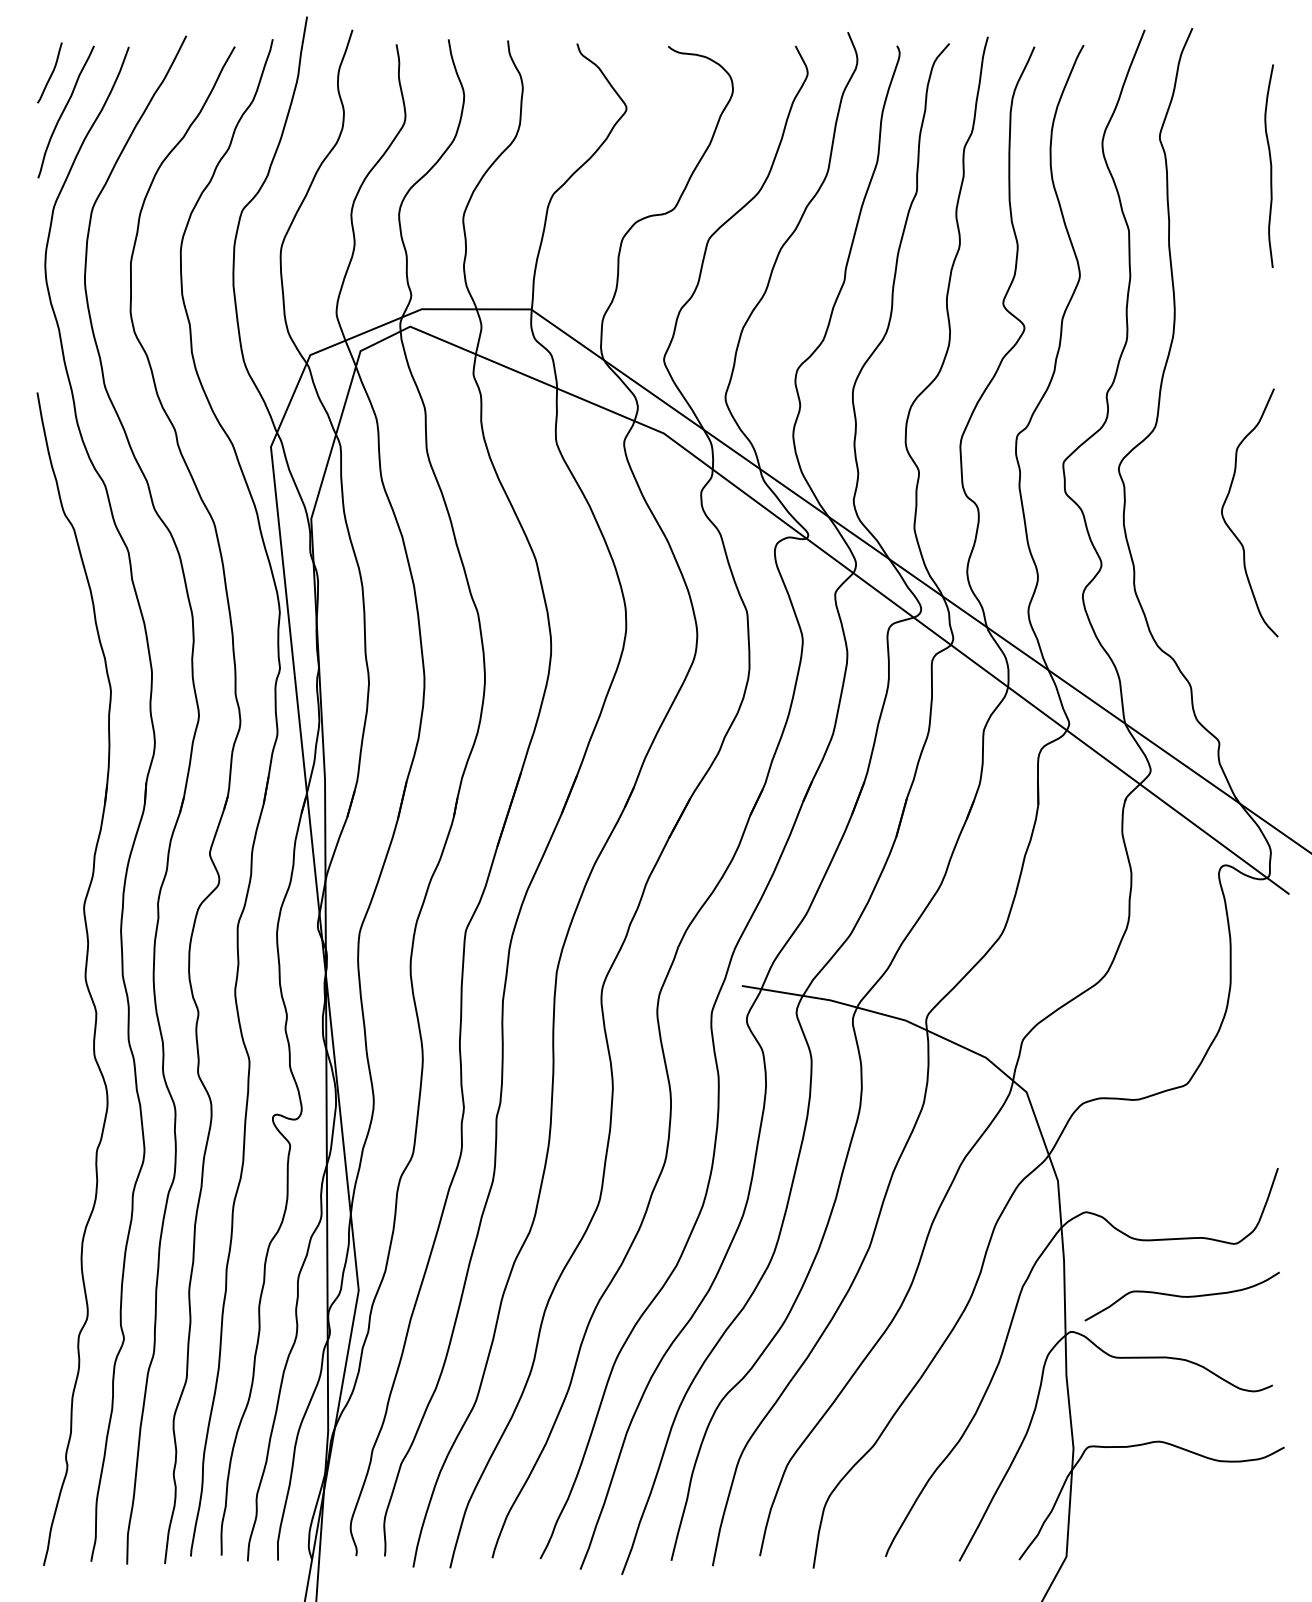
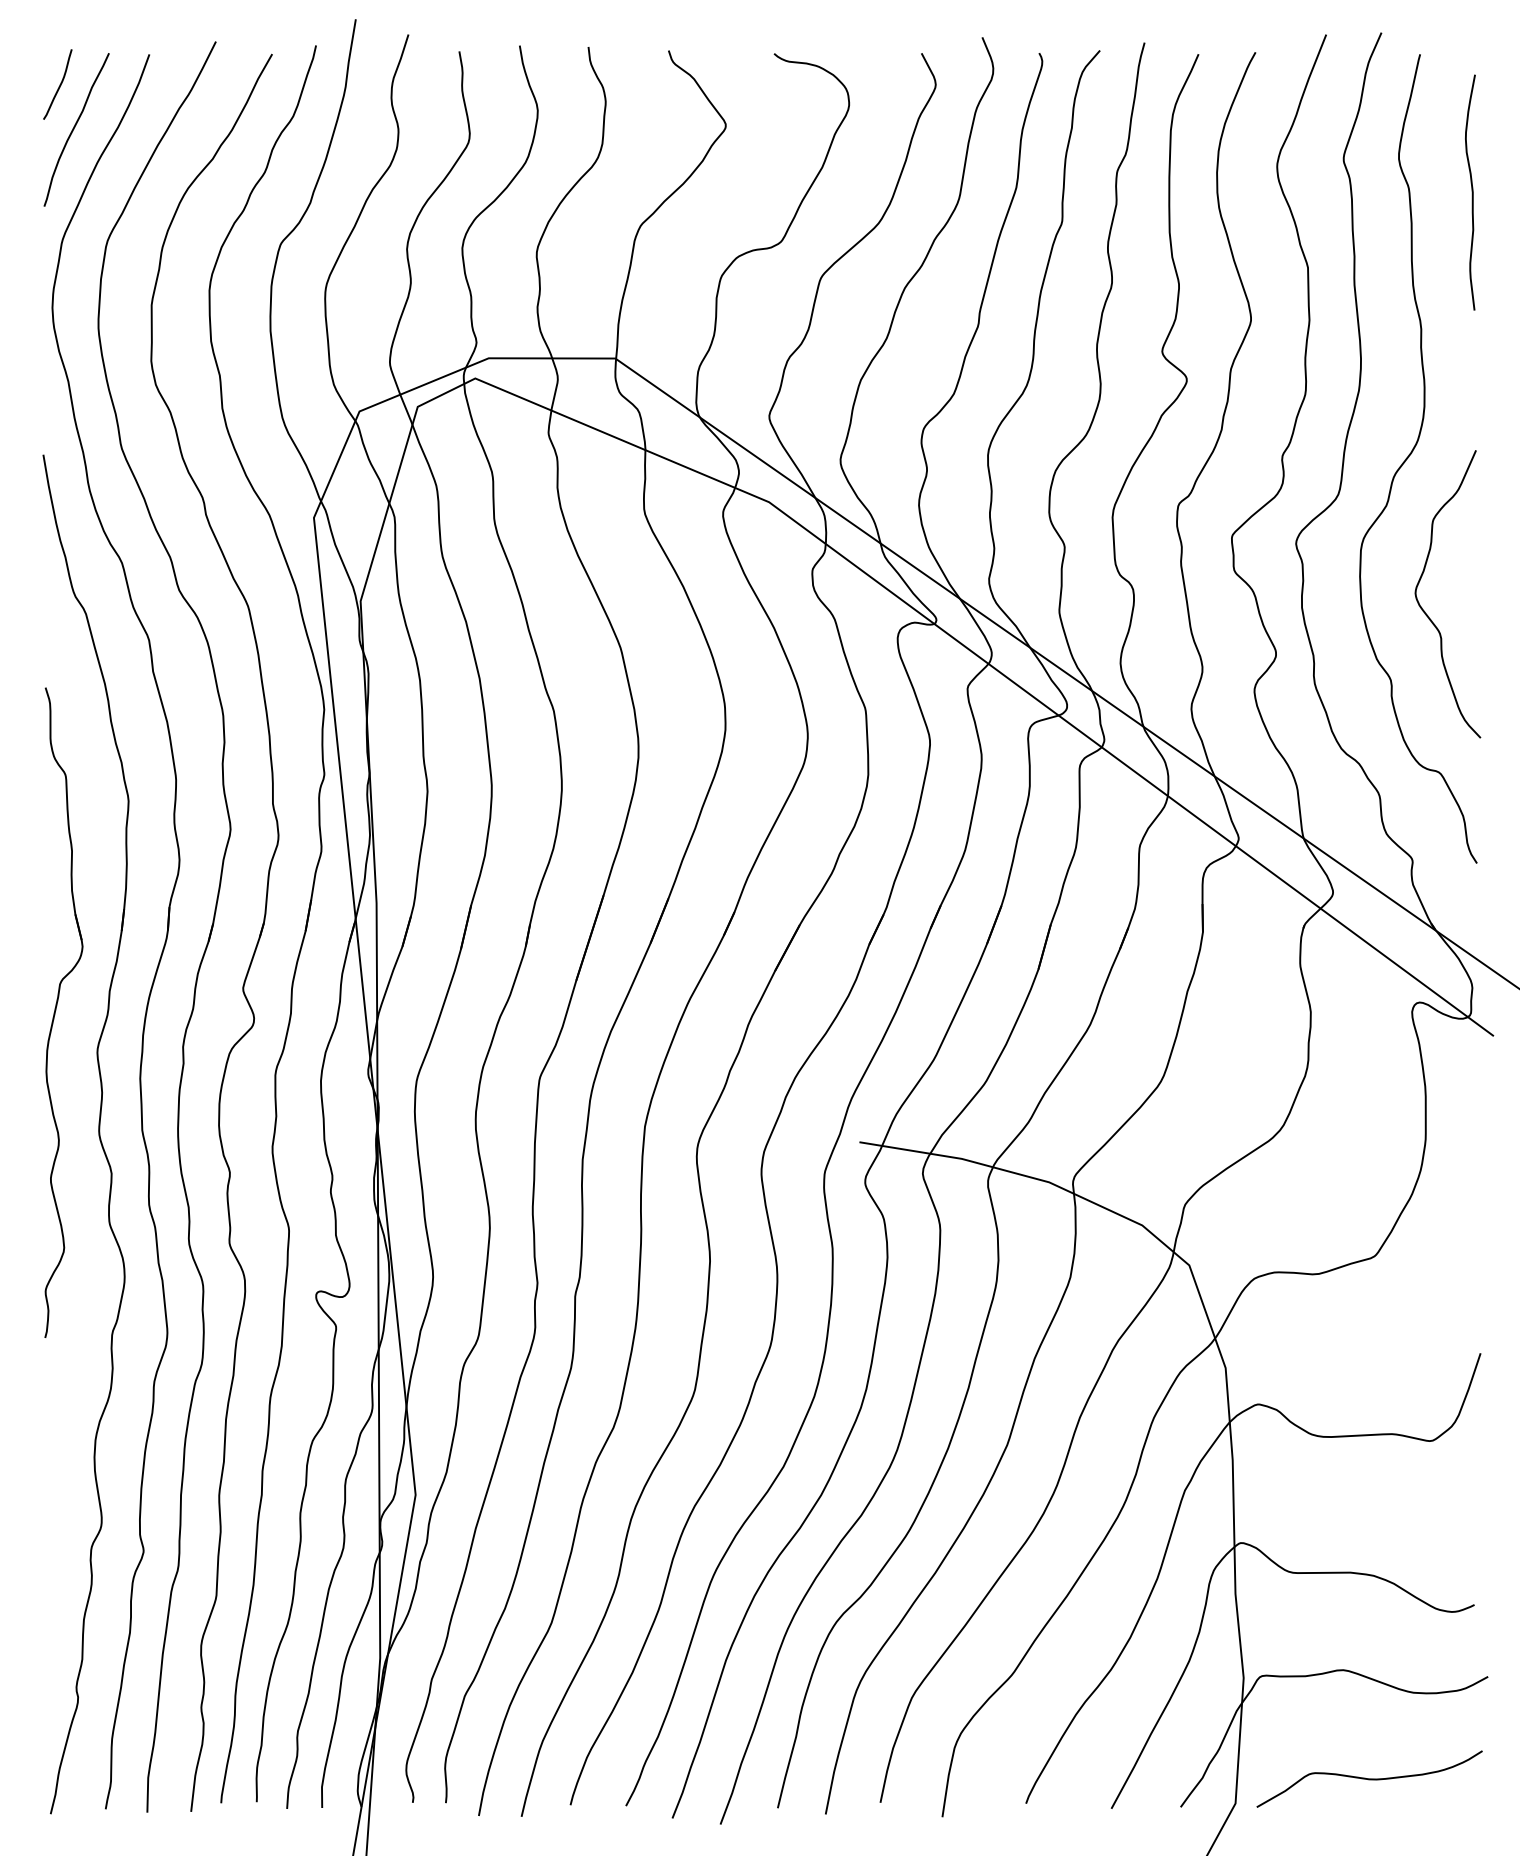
curve: (1218, 392) -> (1411, 454), added
part: (48, 872) -> (56, 1010), added
curve: (1182, 1296) -> (1369, 1778), moved

